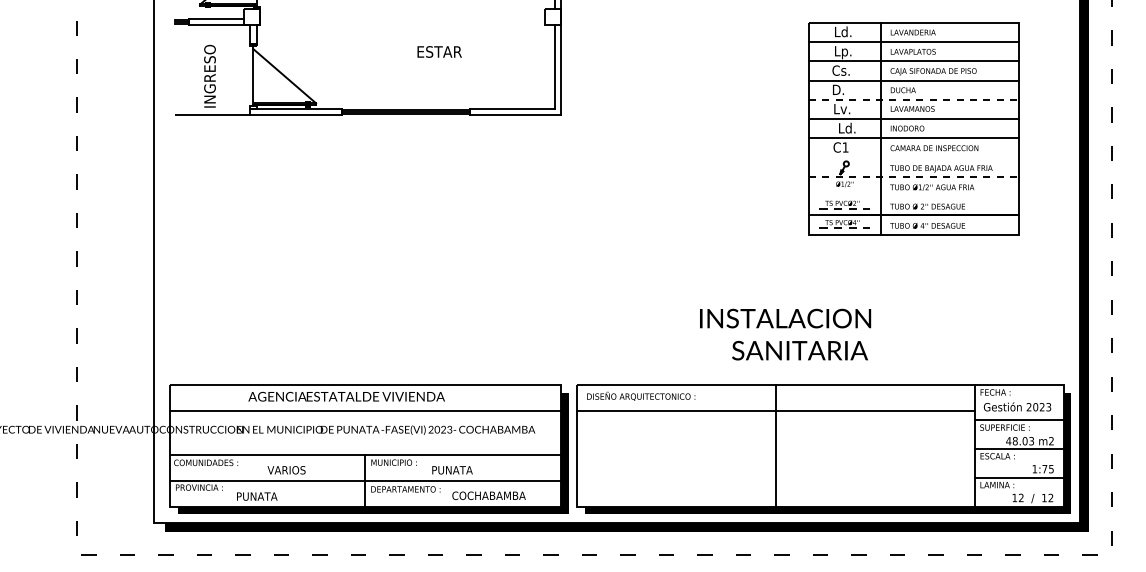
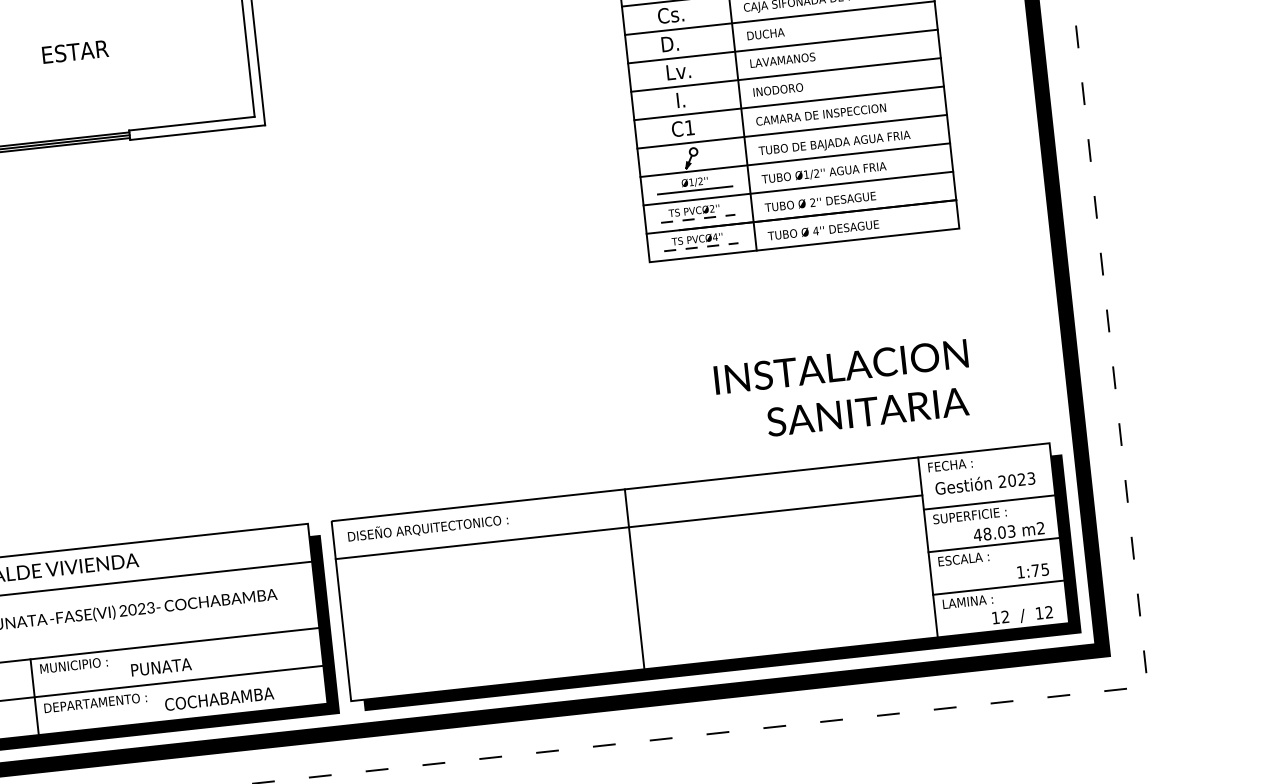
line: (913, 99) -> (782, 46), dashed -> solid
text: (847, 127) -> (689, 97), Ld. -> I.
line: (913, 157) -> (791, 131), added
line: (913, 176) -> (794, 159), dashed -> solid
line: (844, 189) -> (694, 189), added
line: (913, 196) -> (797, 189), added
text: (785, 334) -> (843, 390), moved

